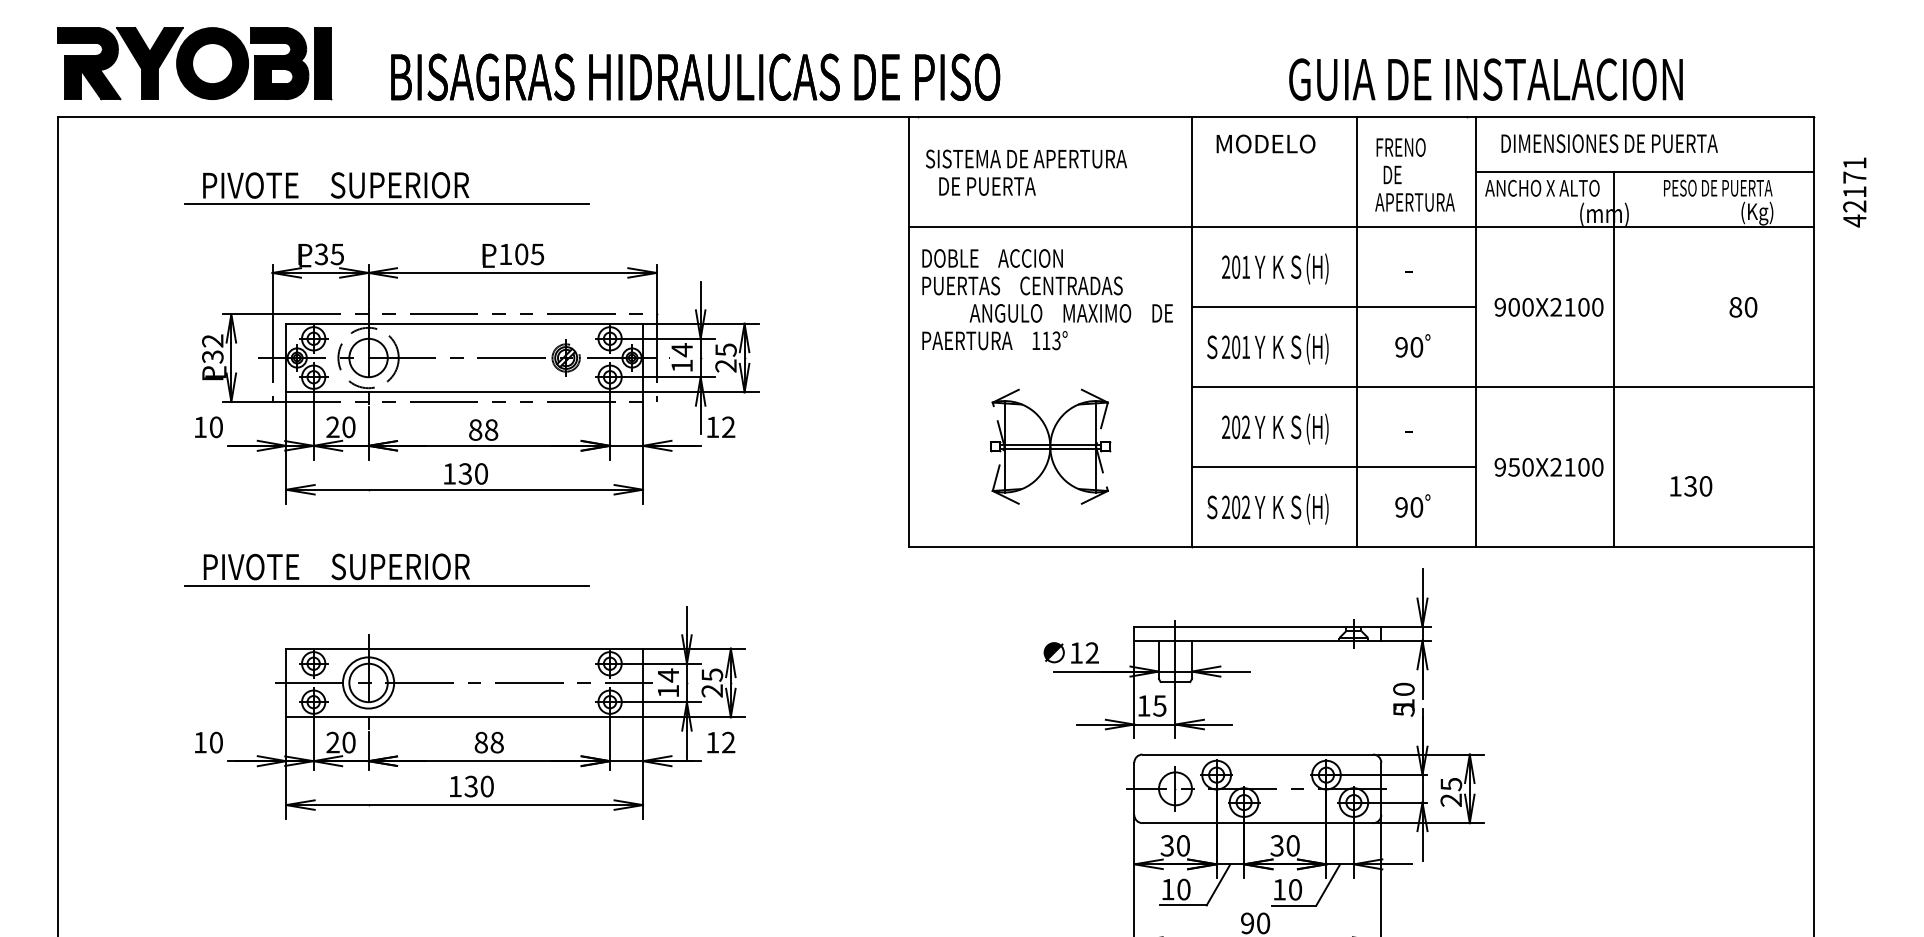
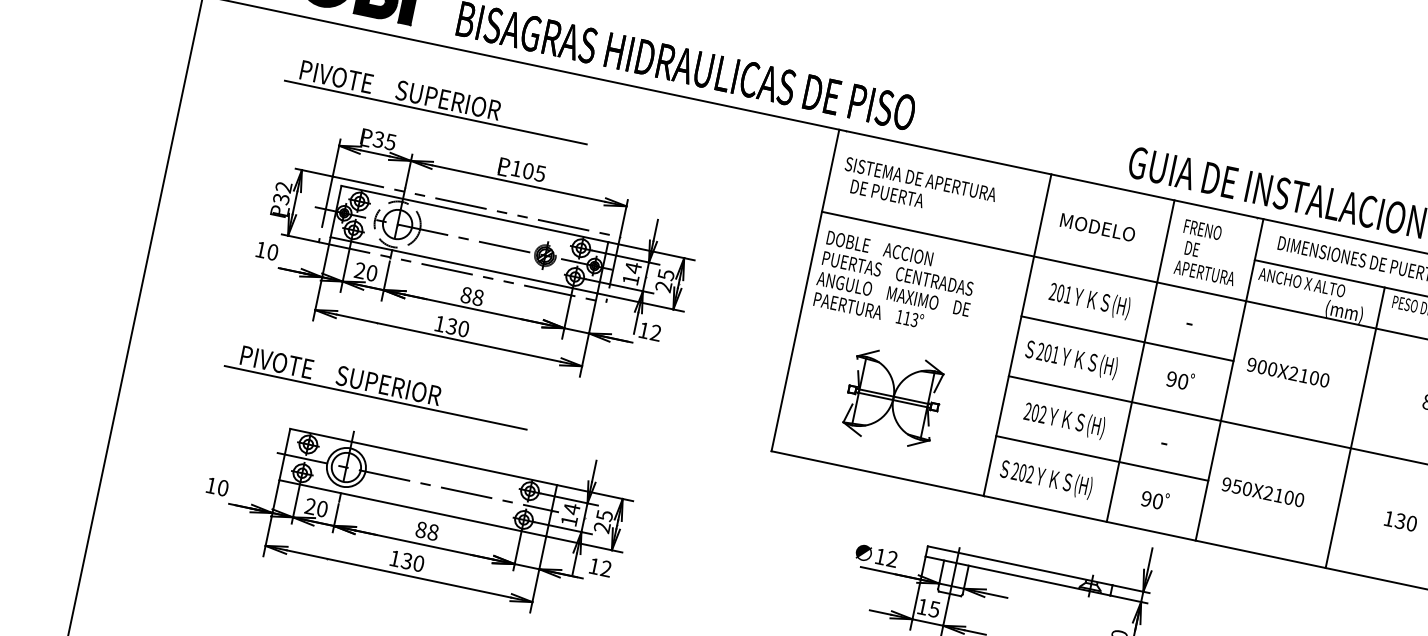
text: (1265, 143) -> (1097, 227), moved
text: (1070, 313) -> (892, 294), moved
line: (1613, 359) -> (1355, 427), moved
text: (1691, 486) -> (1401, 521), moved

